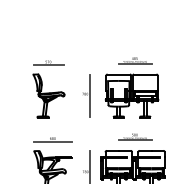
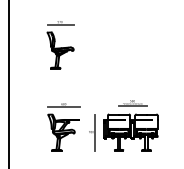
part: (132, 87) -> (130, 61), removed
part: (48, 89) -> (60, 45), moved
part: (87, 95) -> (92, 68), removed

